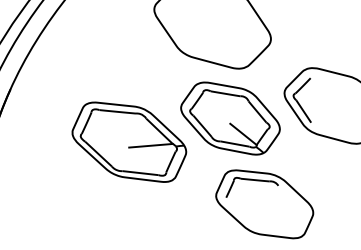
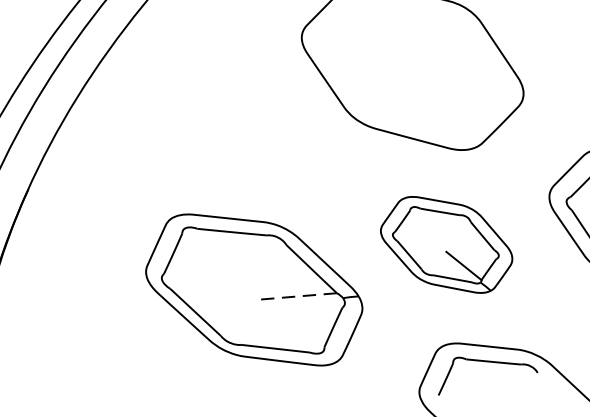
part: (230, 118) -> (446, 244), size x0.7
line: (151, 145) -> (296, 296), solid -> dashed

